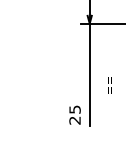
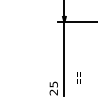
text: (109, 84) -> (78, 77), moved

